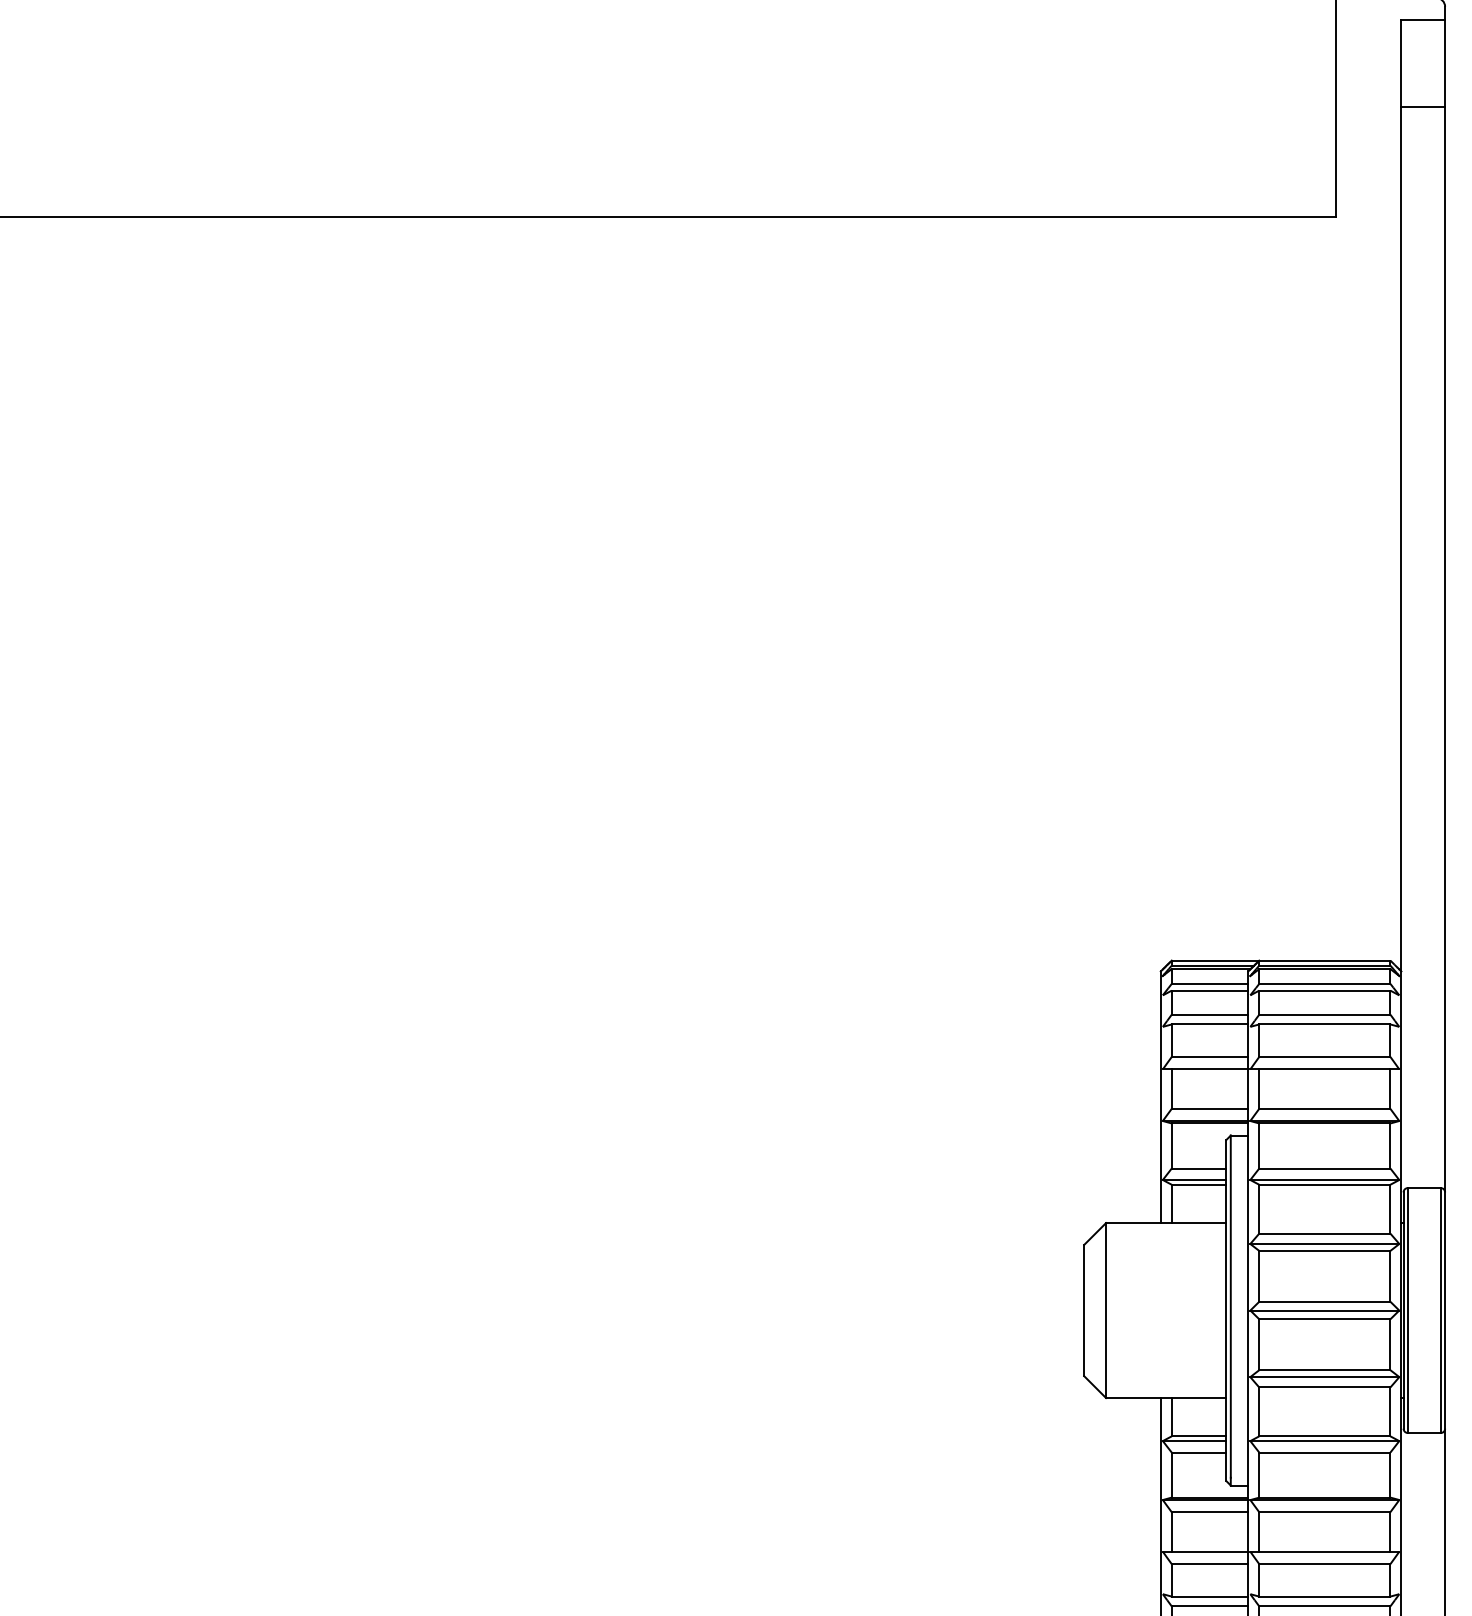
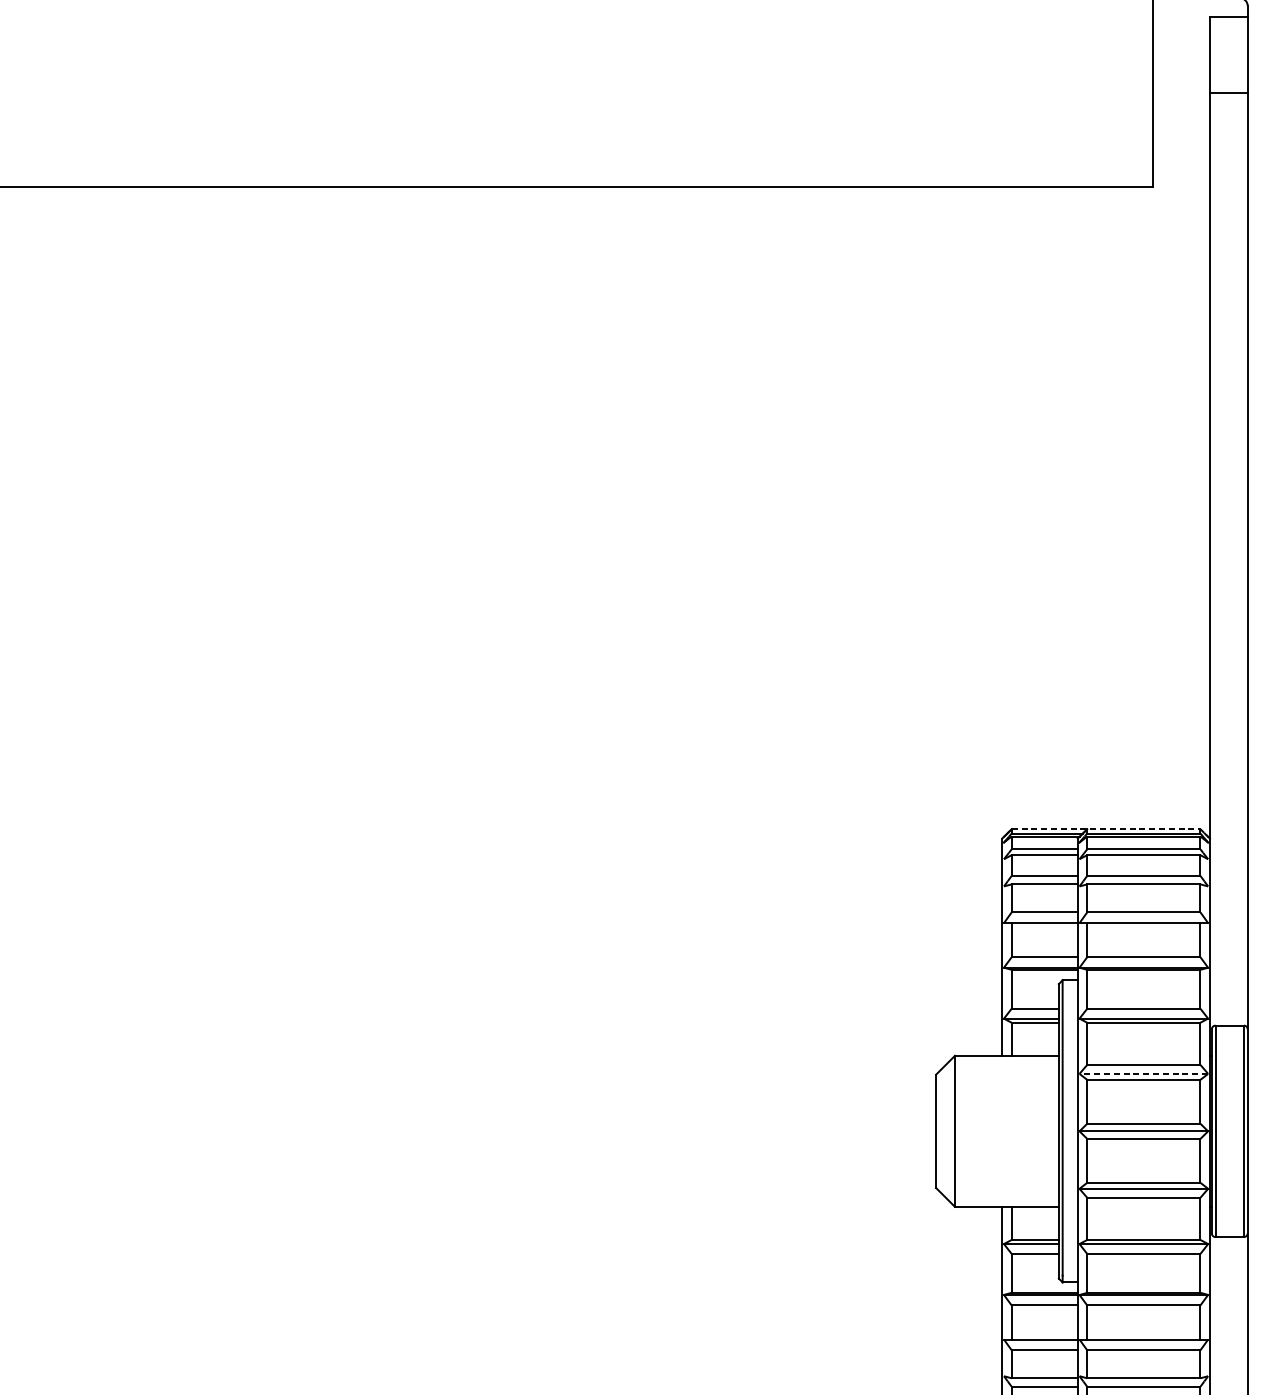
line: (1281, 960) -> (1106, 829), solid -> dashed
line: (1324, 1244) -> (1143, 1074), solid -> dashed

